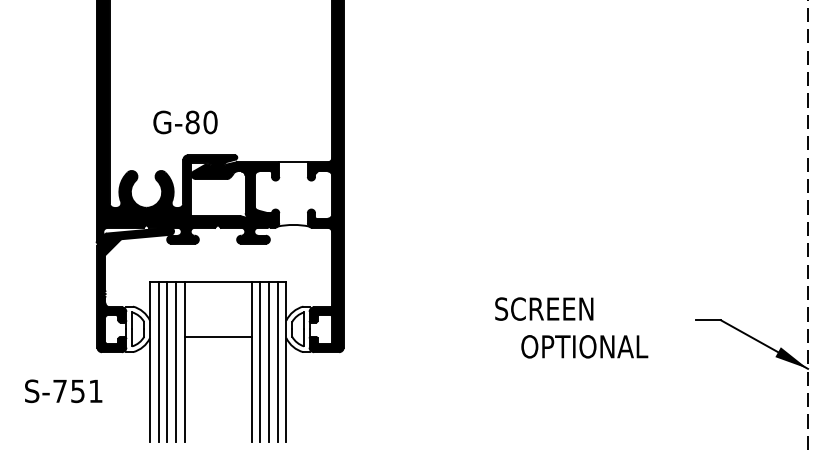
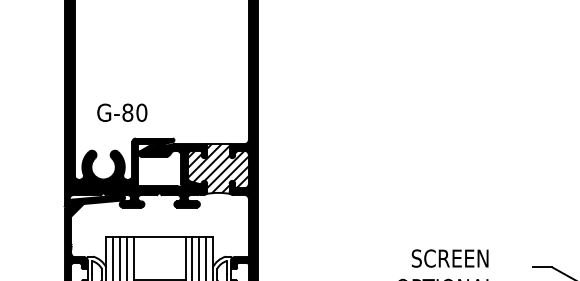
text: (185, 122) -> (122, 112), moved
hatch: (293, 193) -> (218, 168), added
text: (544, 308) -> (450, 258), moved

